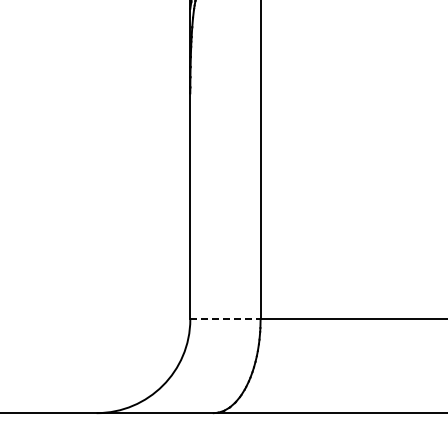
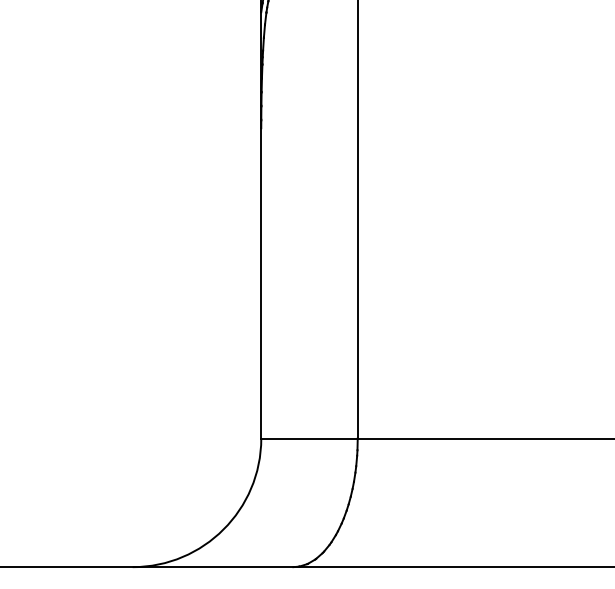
line: (225, 319) -> (309, 438), dashed -> solid

